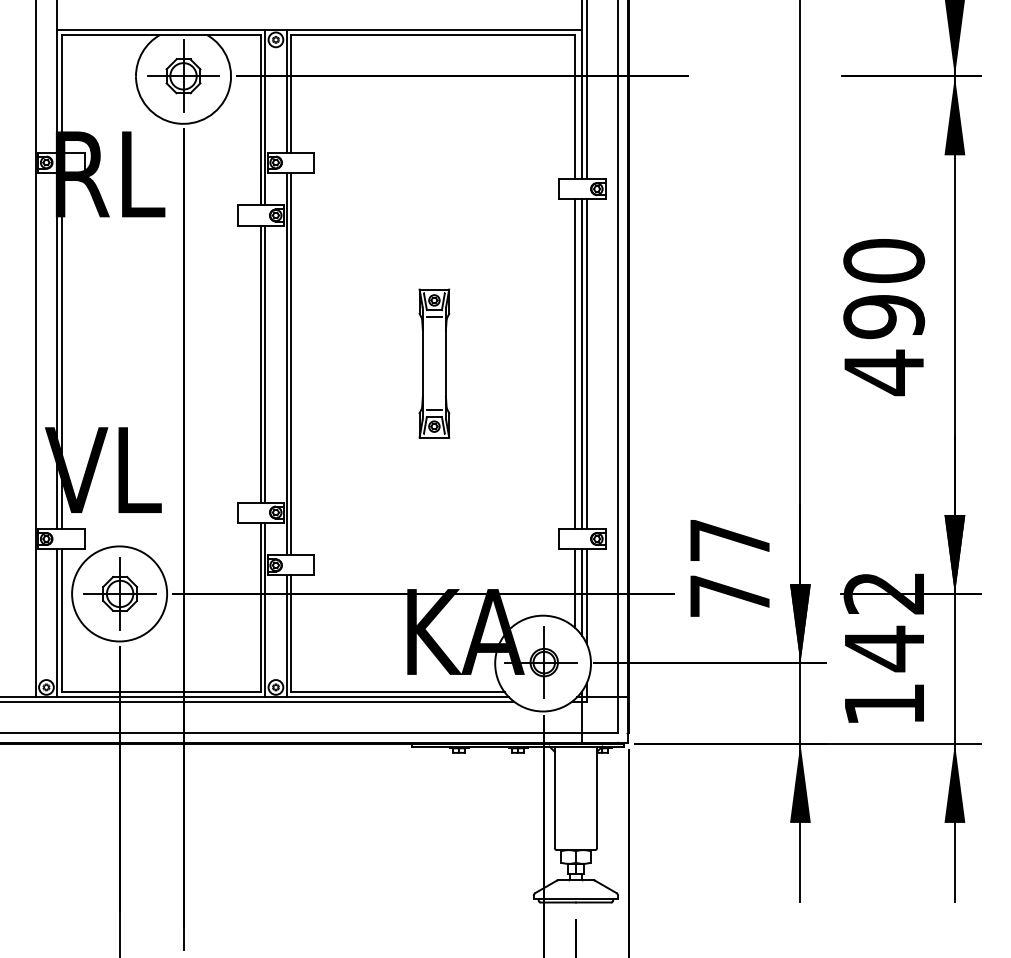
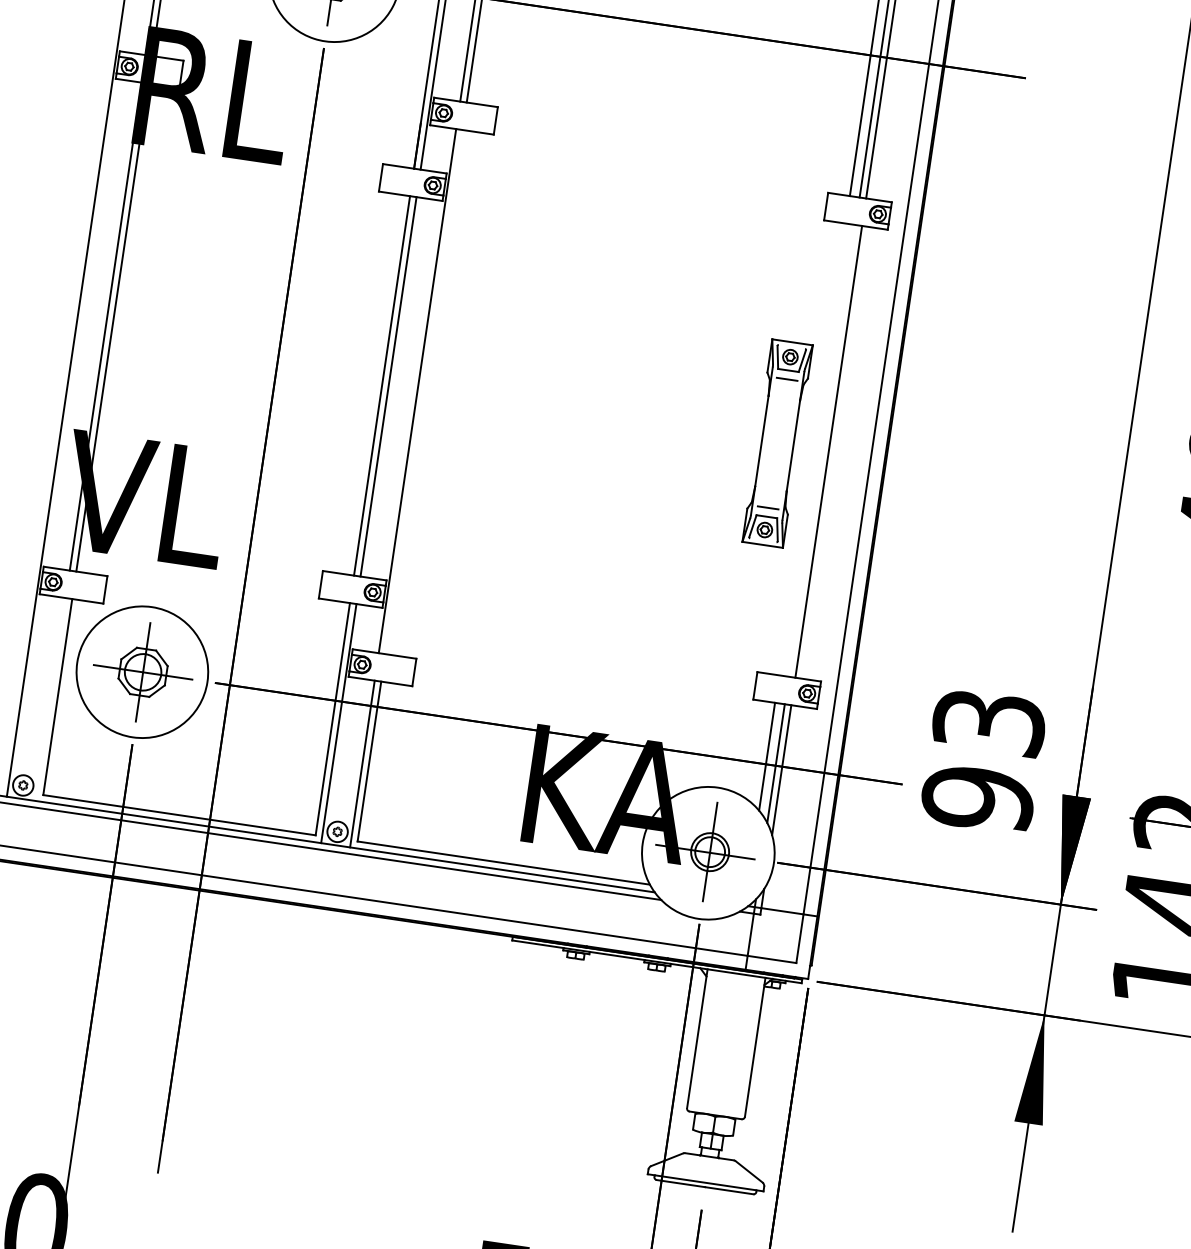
line: (291, 363) -> (424, 391), removed
part: (434, 363) -> (777, 443), moved
line: (574, 363) -> (812, 448), removed
line: (582, 363) -> (822, 450), removed
text: (729, 568) -> (982, 760), 77 -> 93
line: (57, 623) -> (51, 700), removed

